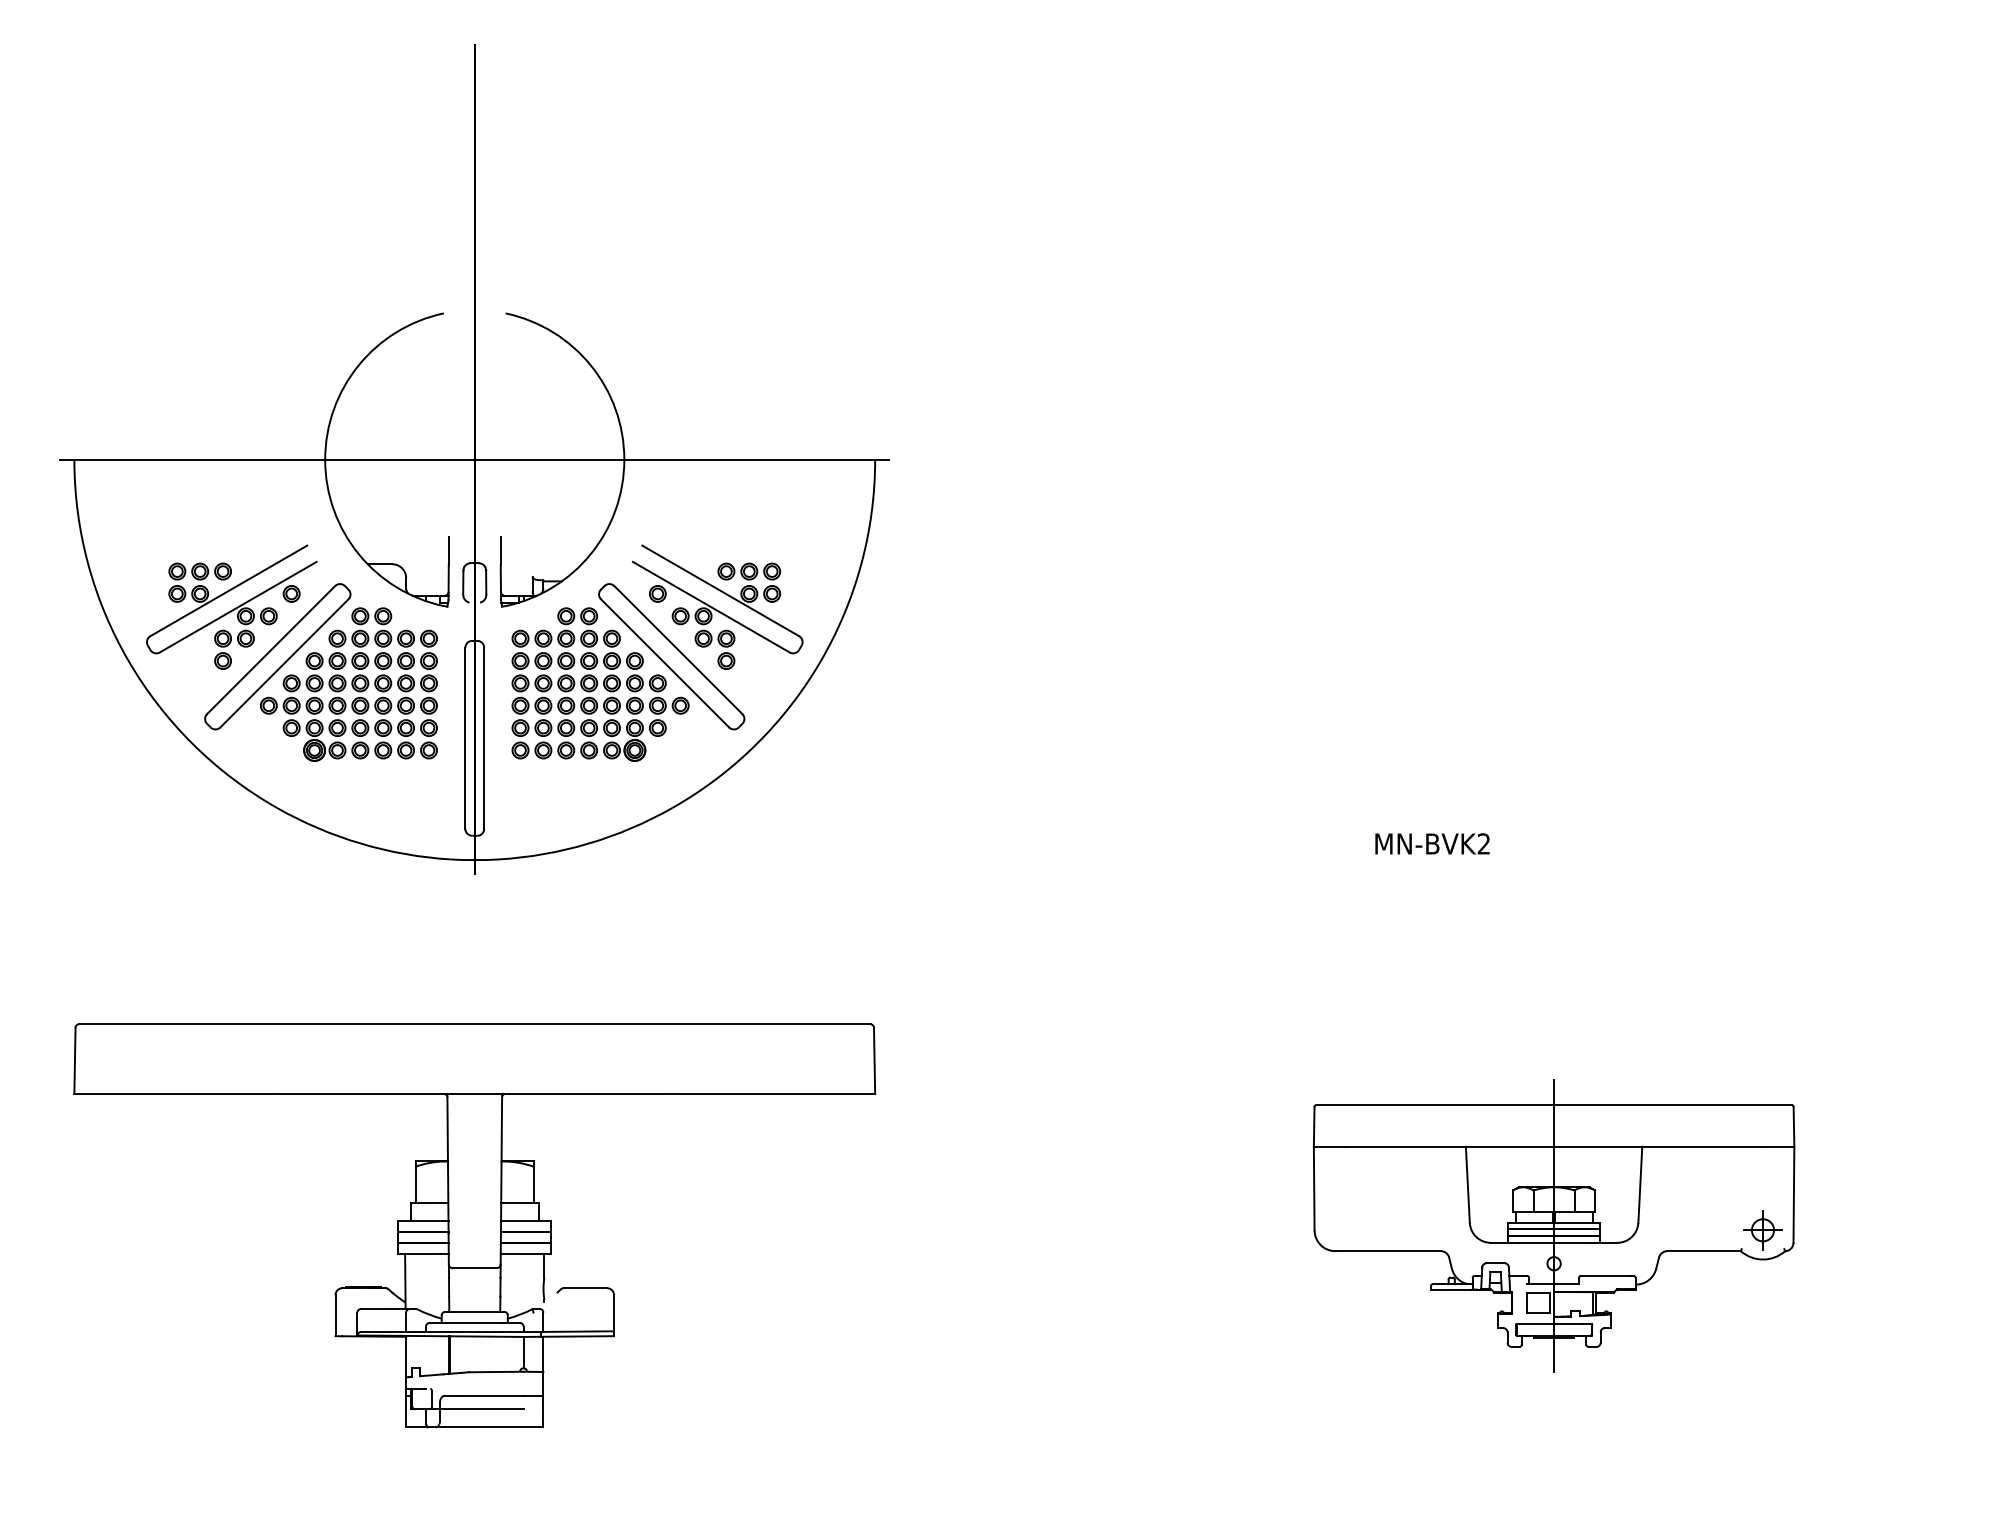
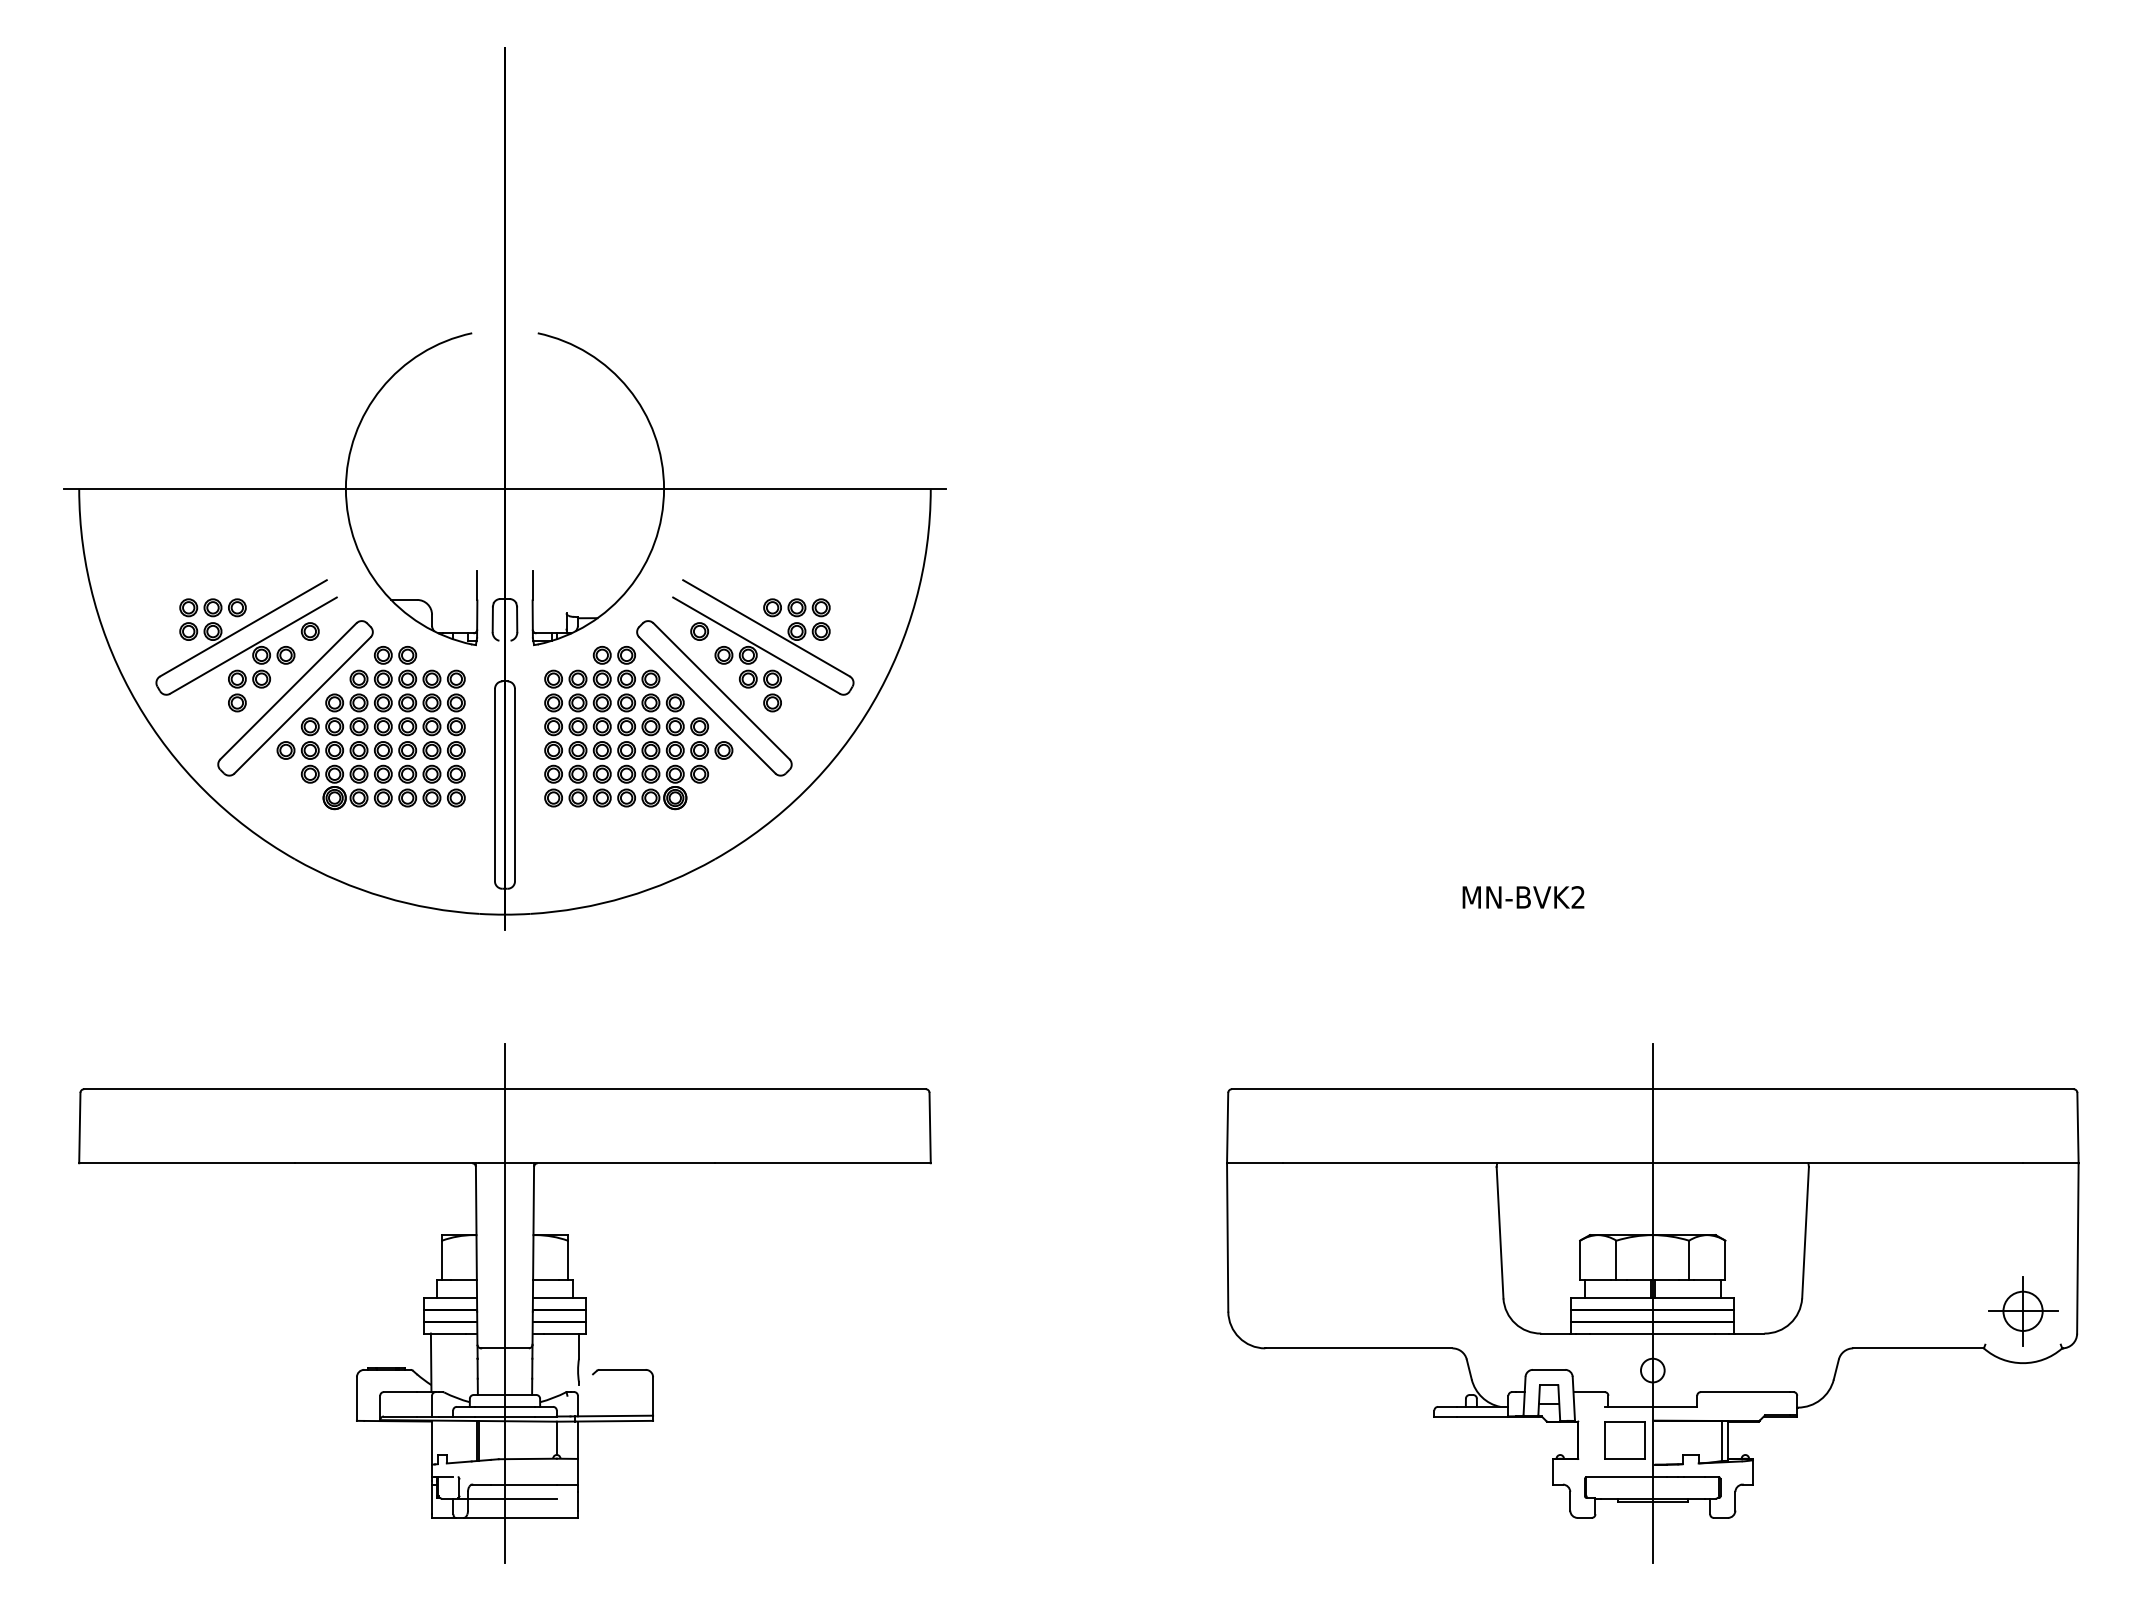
line: (474, 1225) -> (504, 1303), added
part: (1553, 1225) -> (1652, 1303), size x1.67

